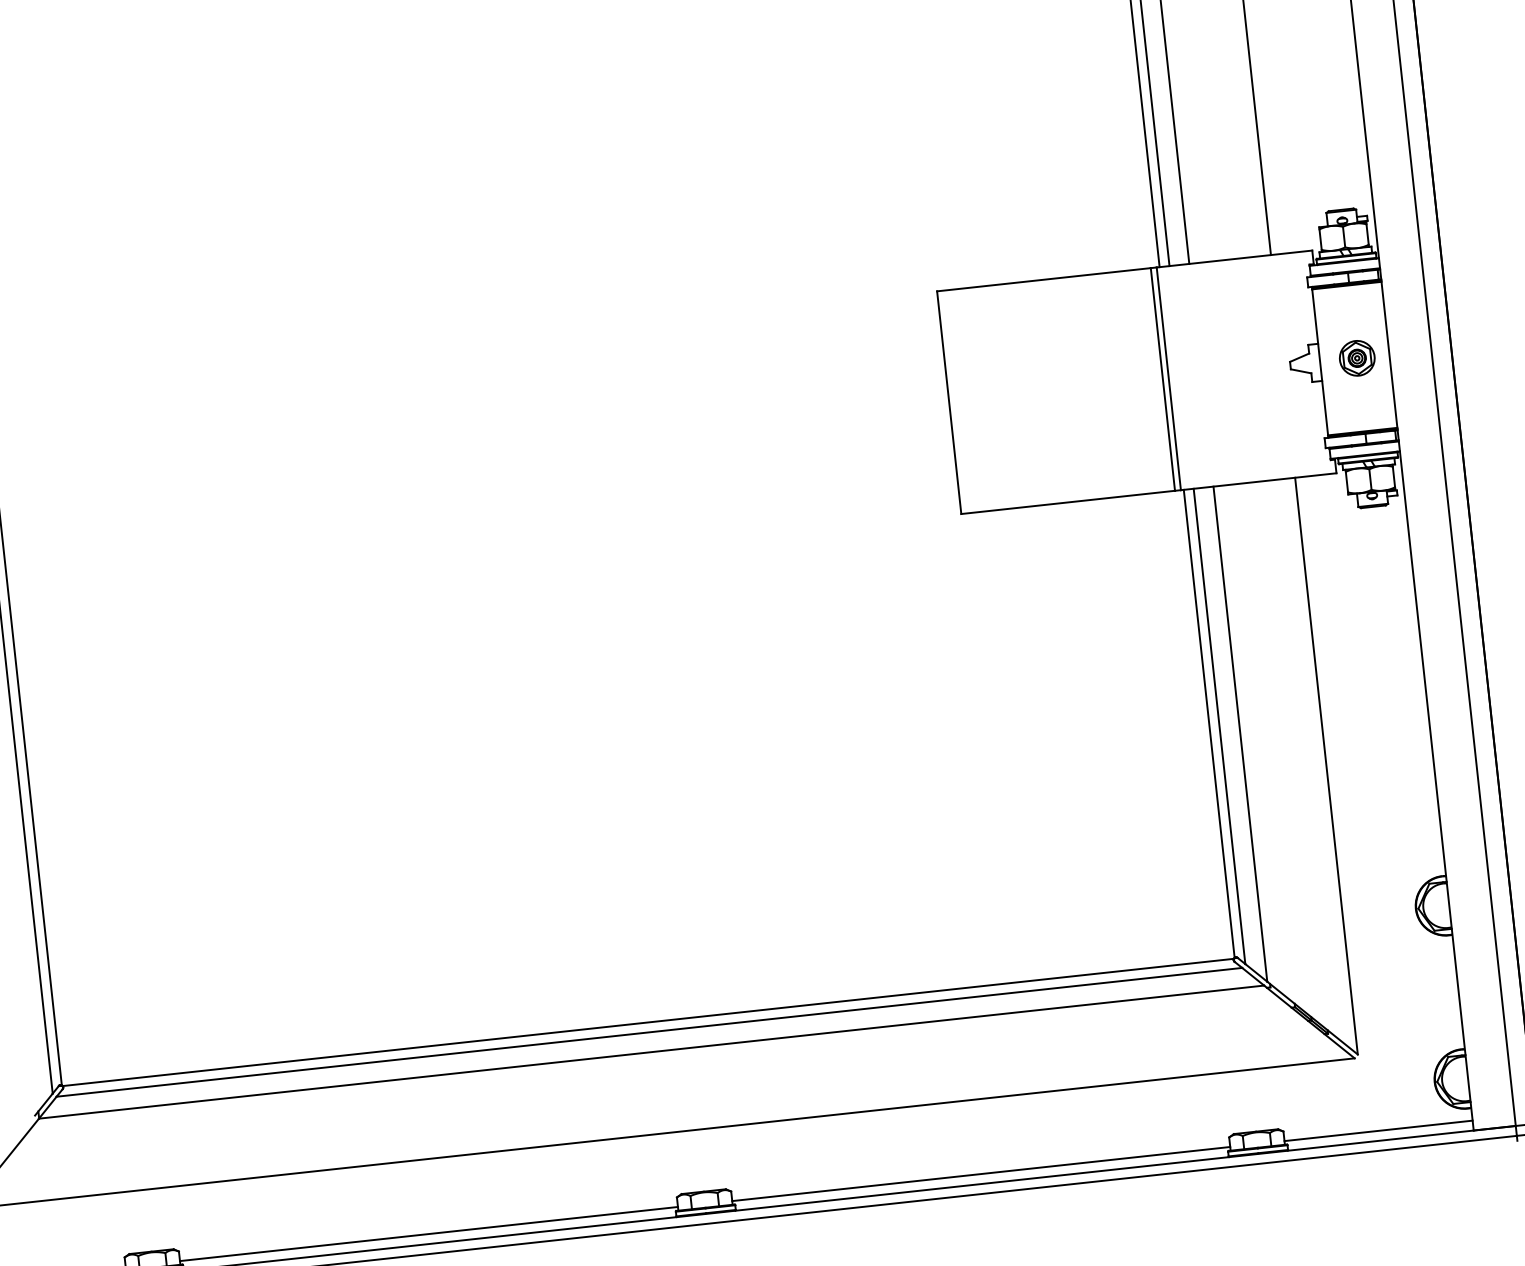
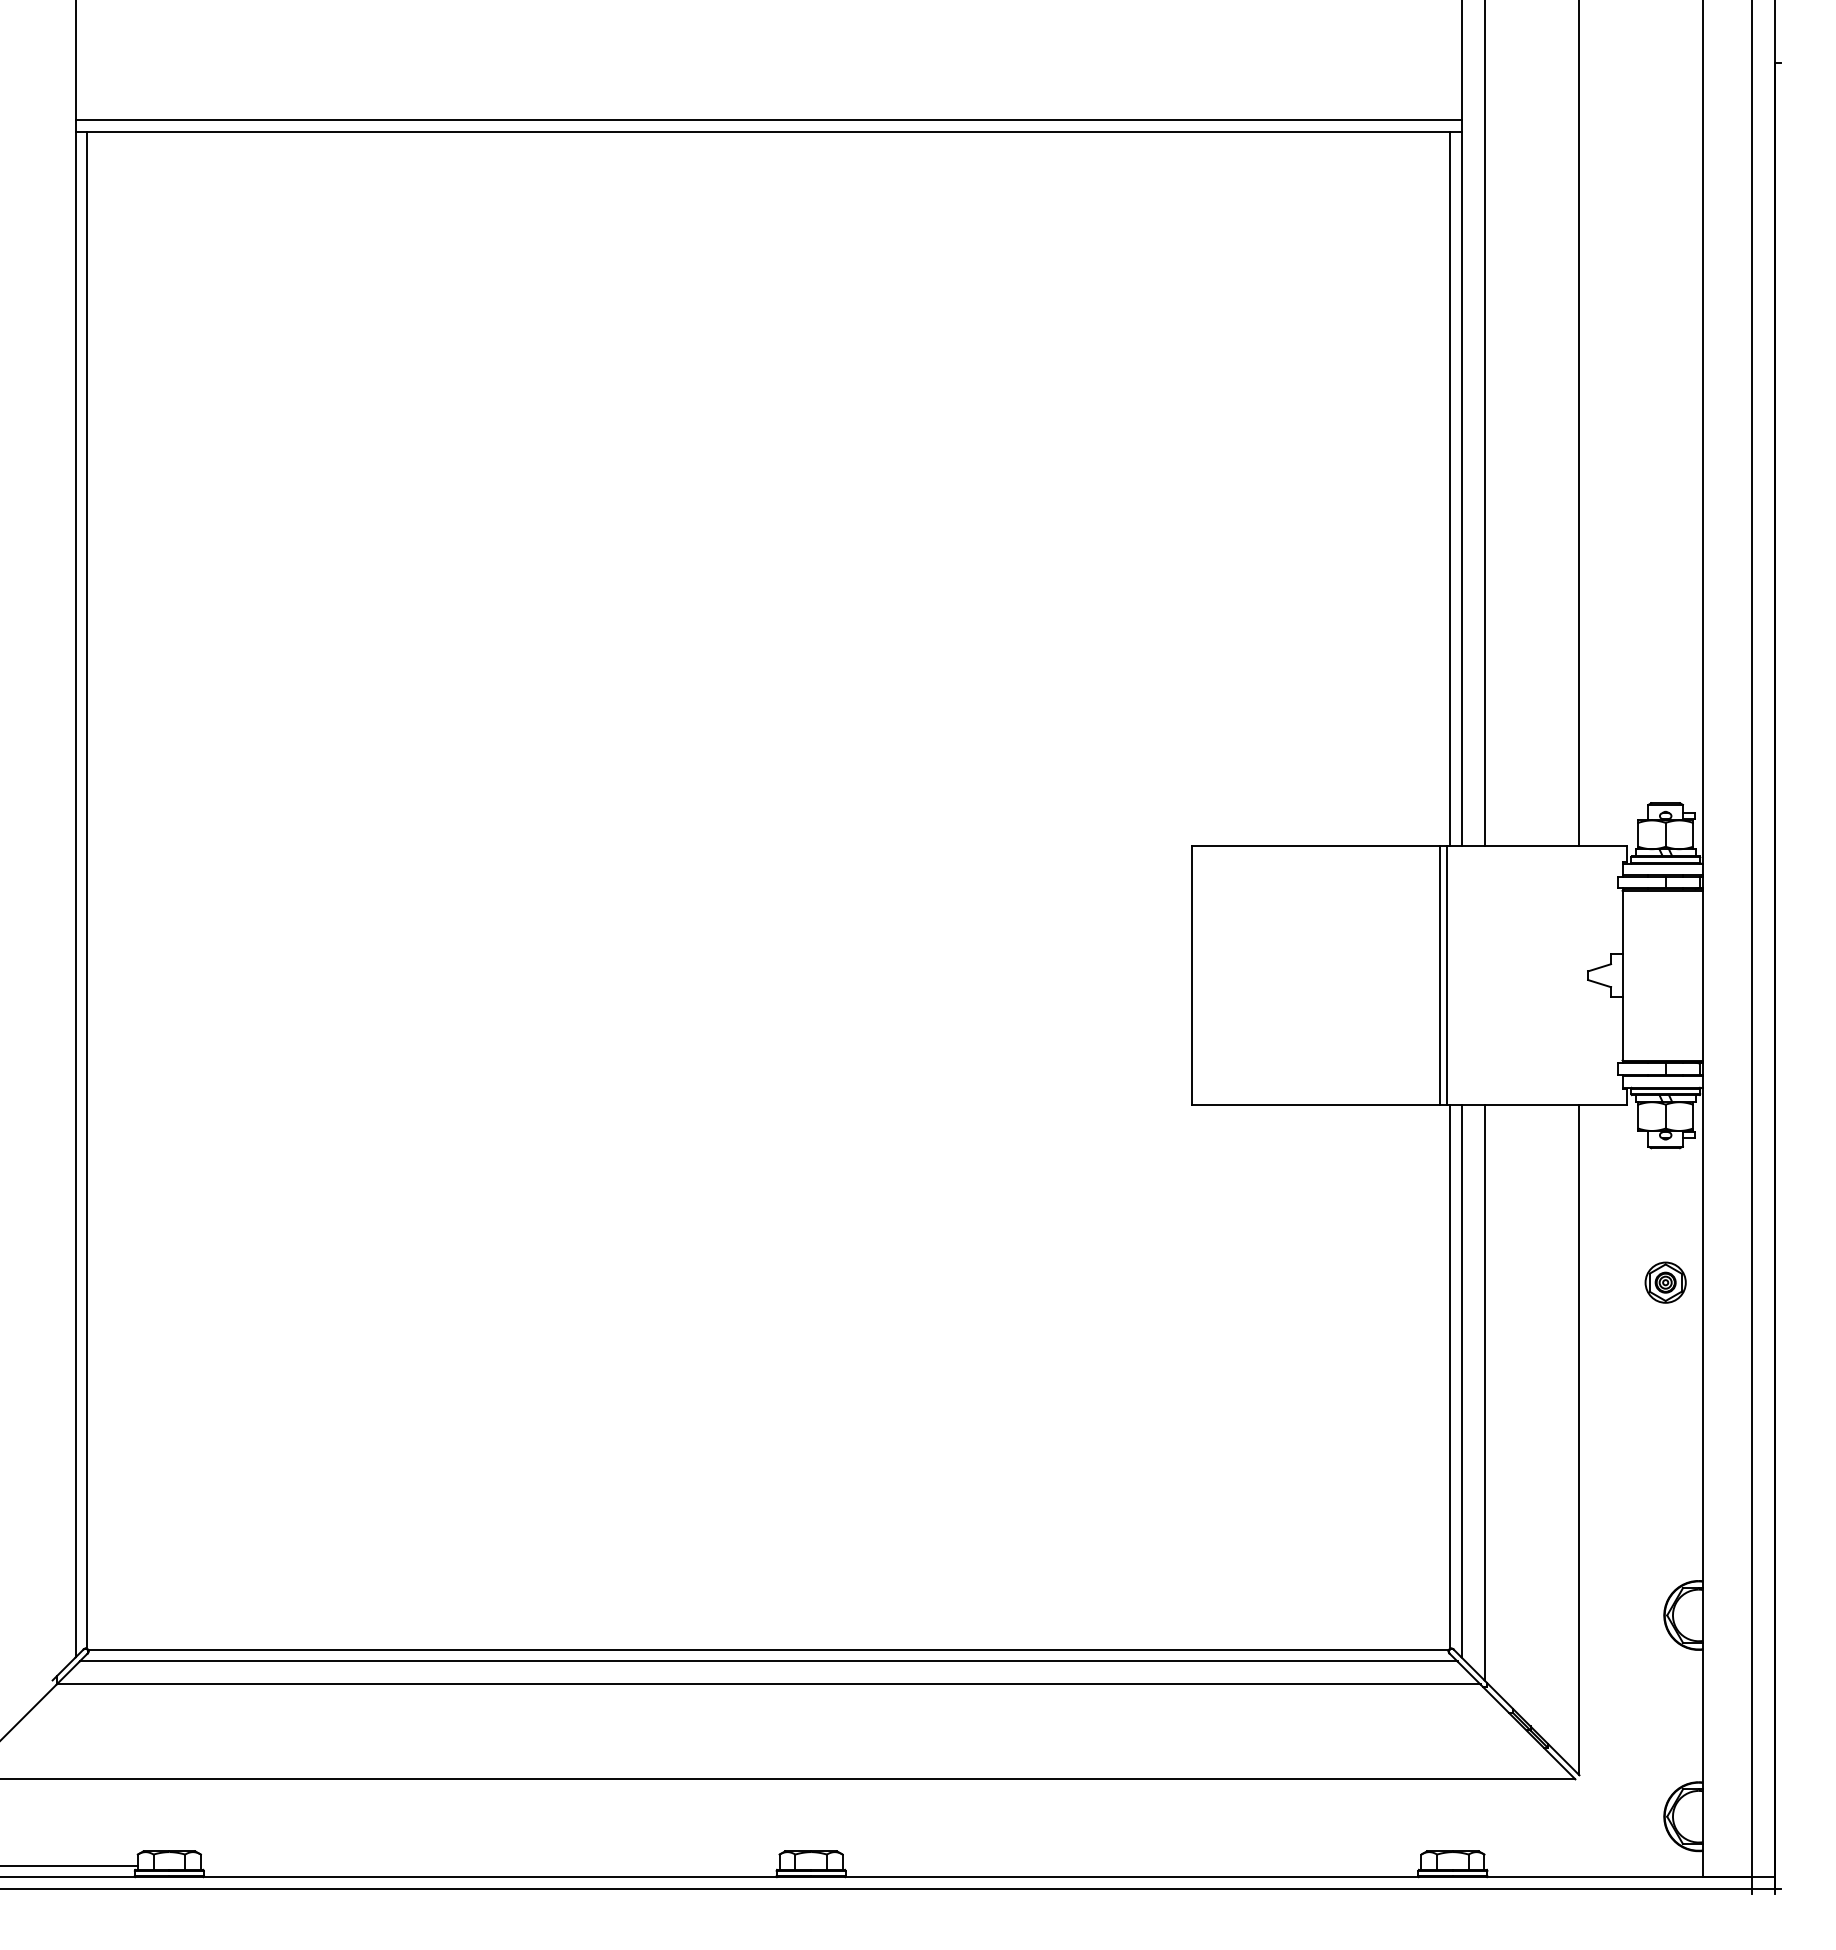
part: (1357, 358) -> (1665, 1282), moved
line: (1378, 1130) -> (1593, 1865), removed
line: (980, 1173) -> (1131, 1865), removed
line: (428, 1234) -> (489, 1865), removed

